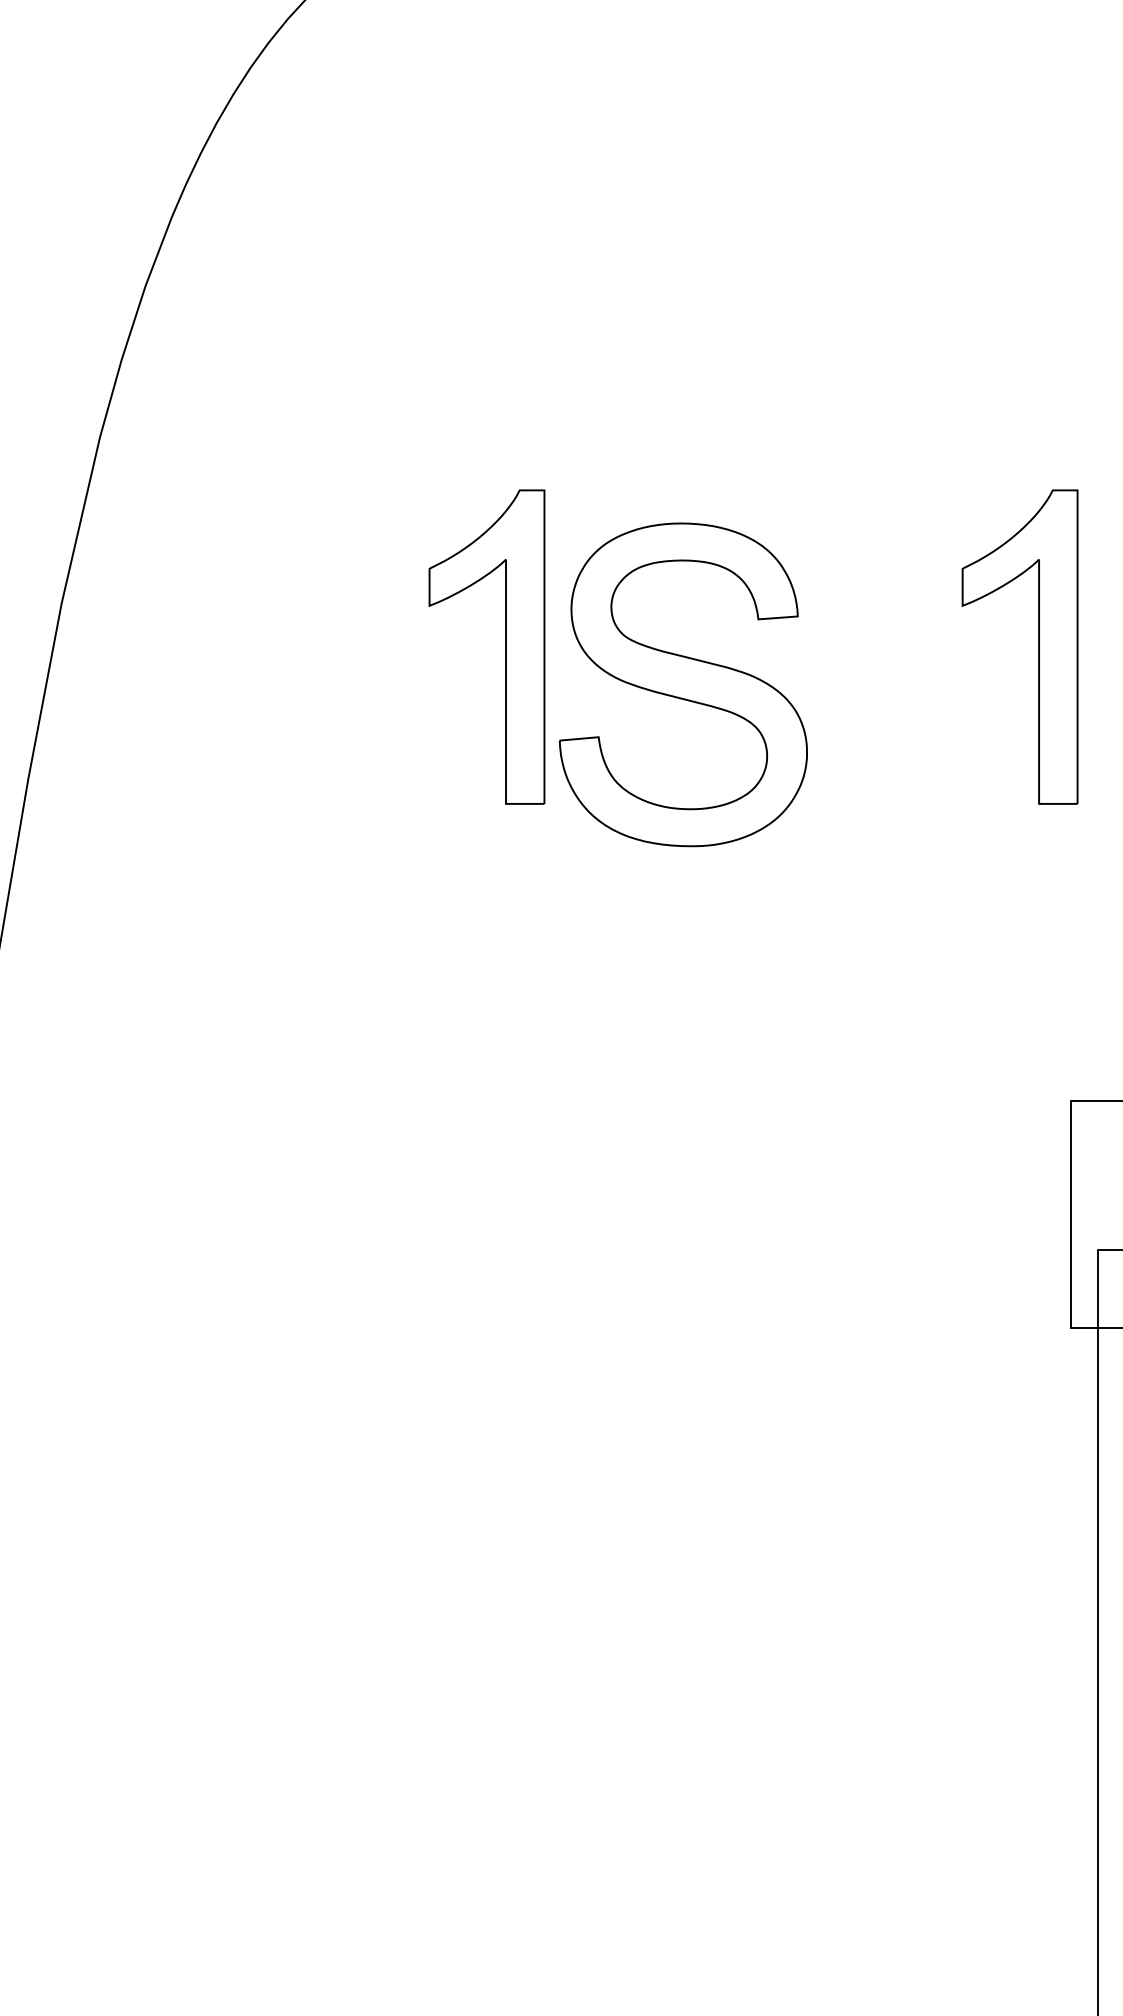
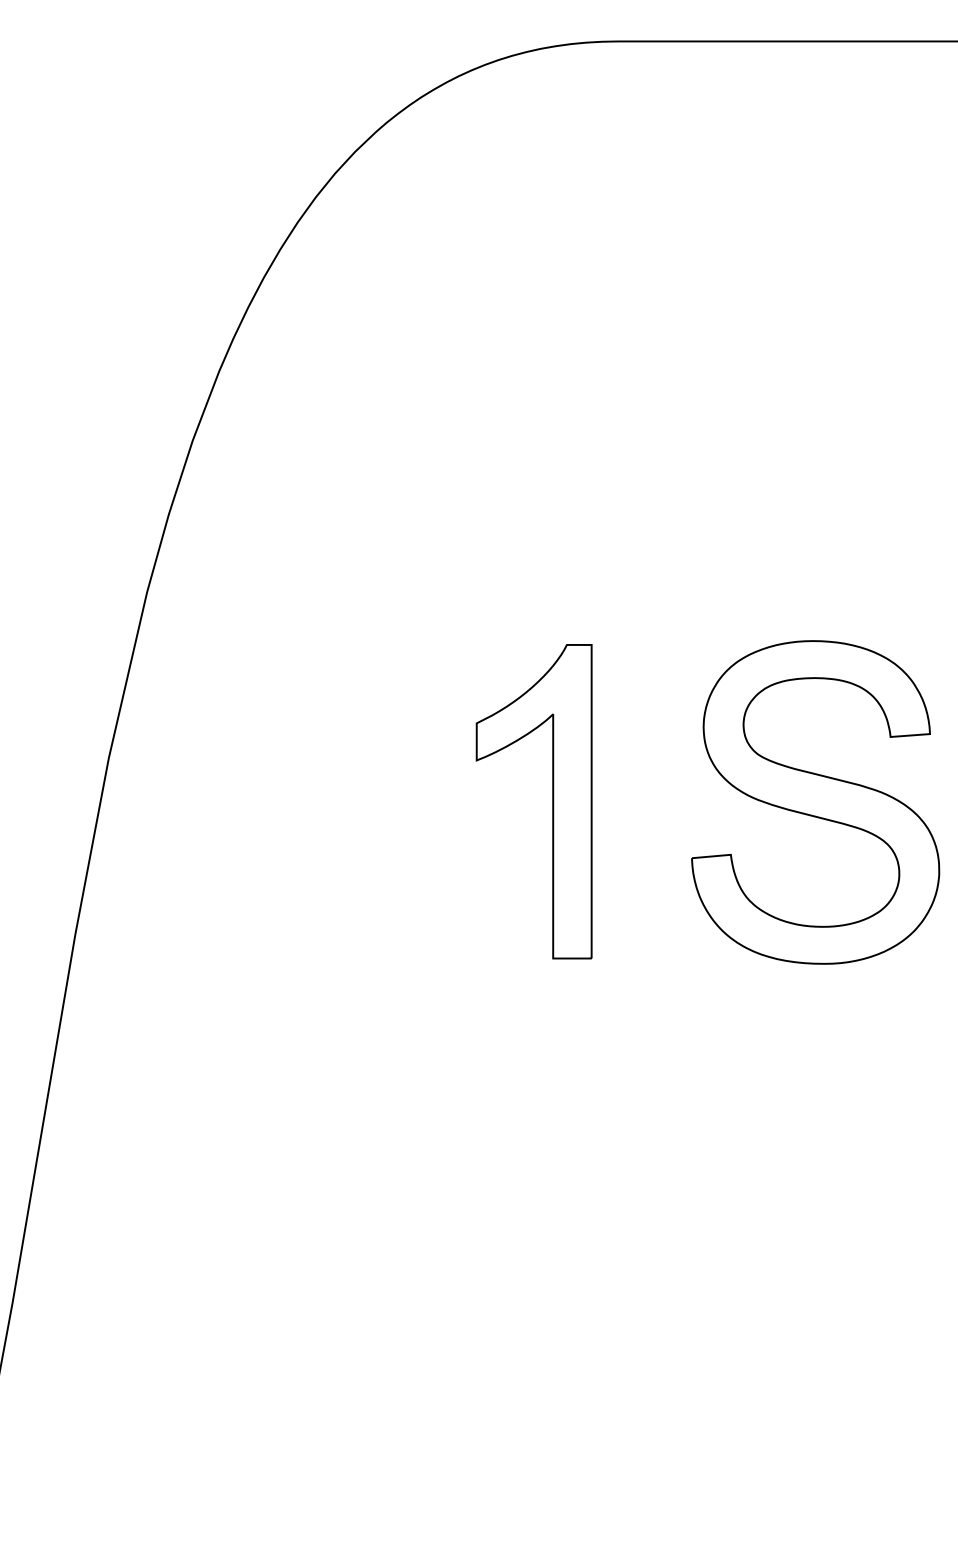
part: (682, 684) -> (814, 802), moved

